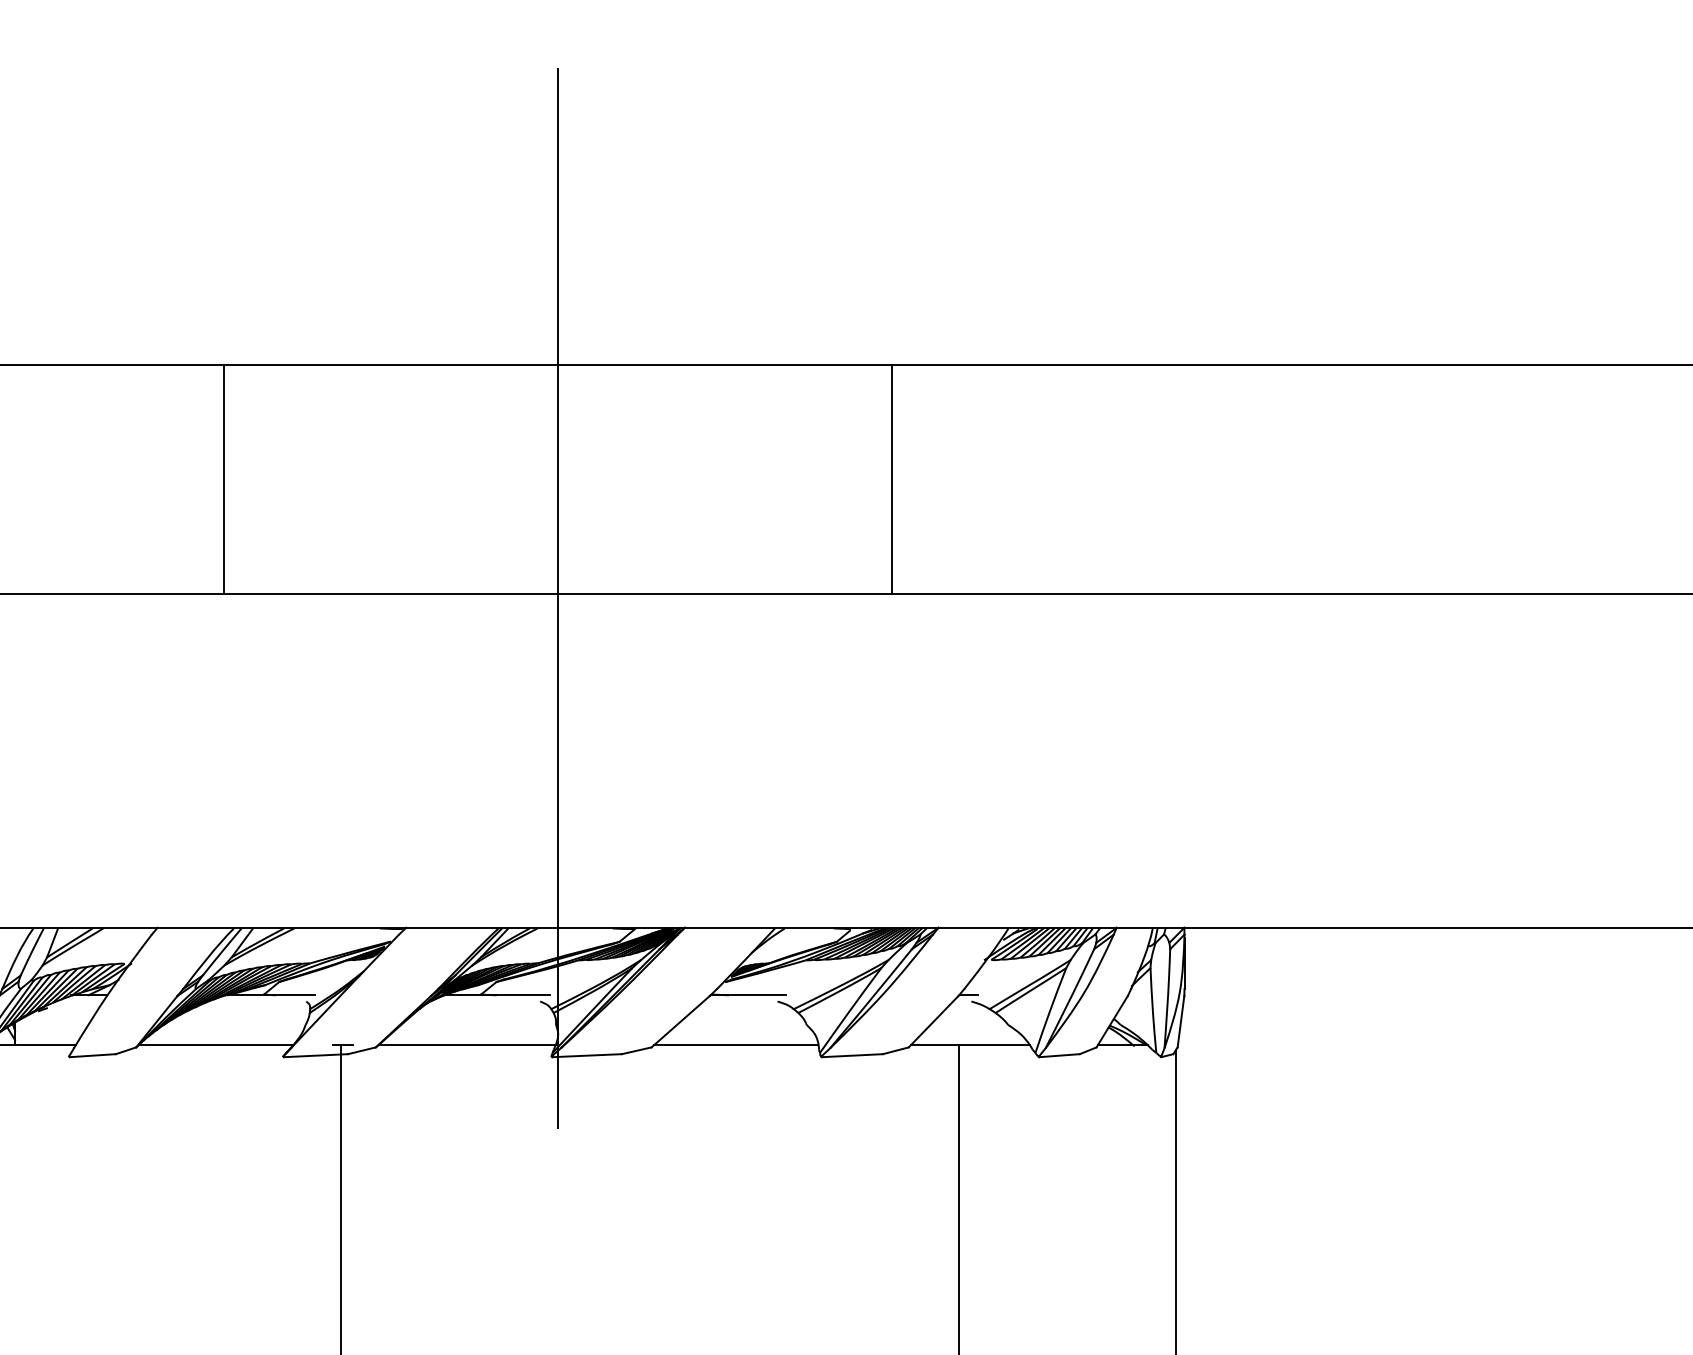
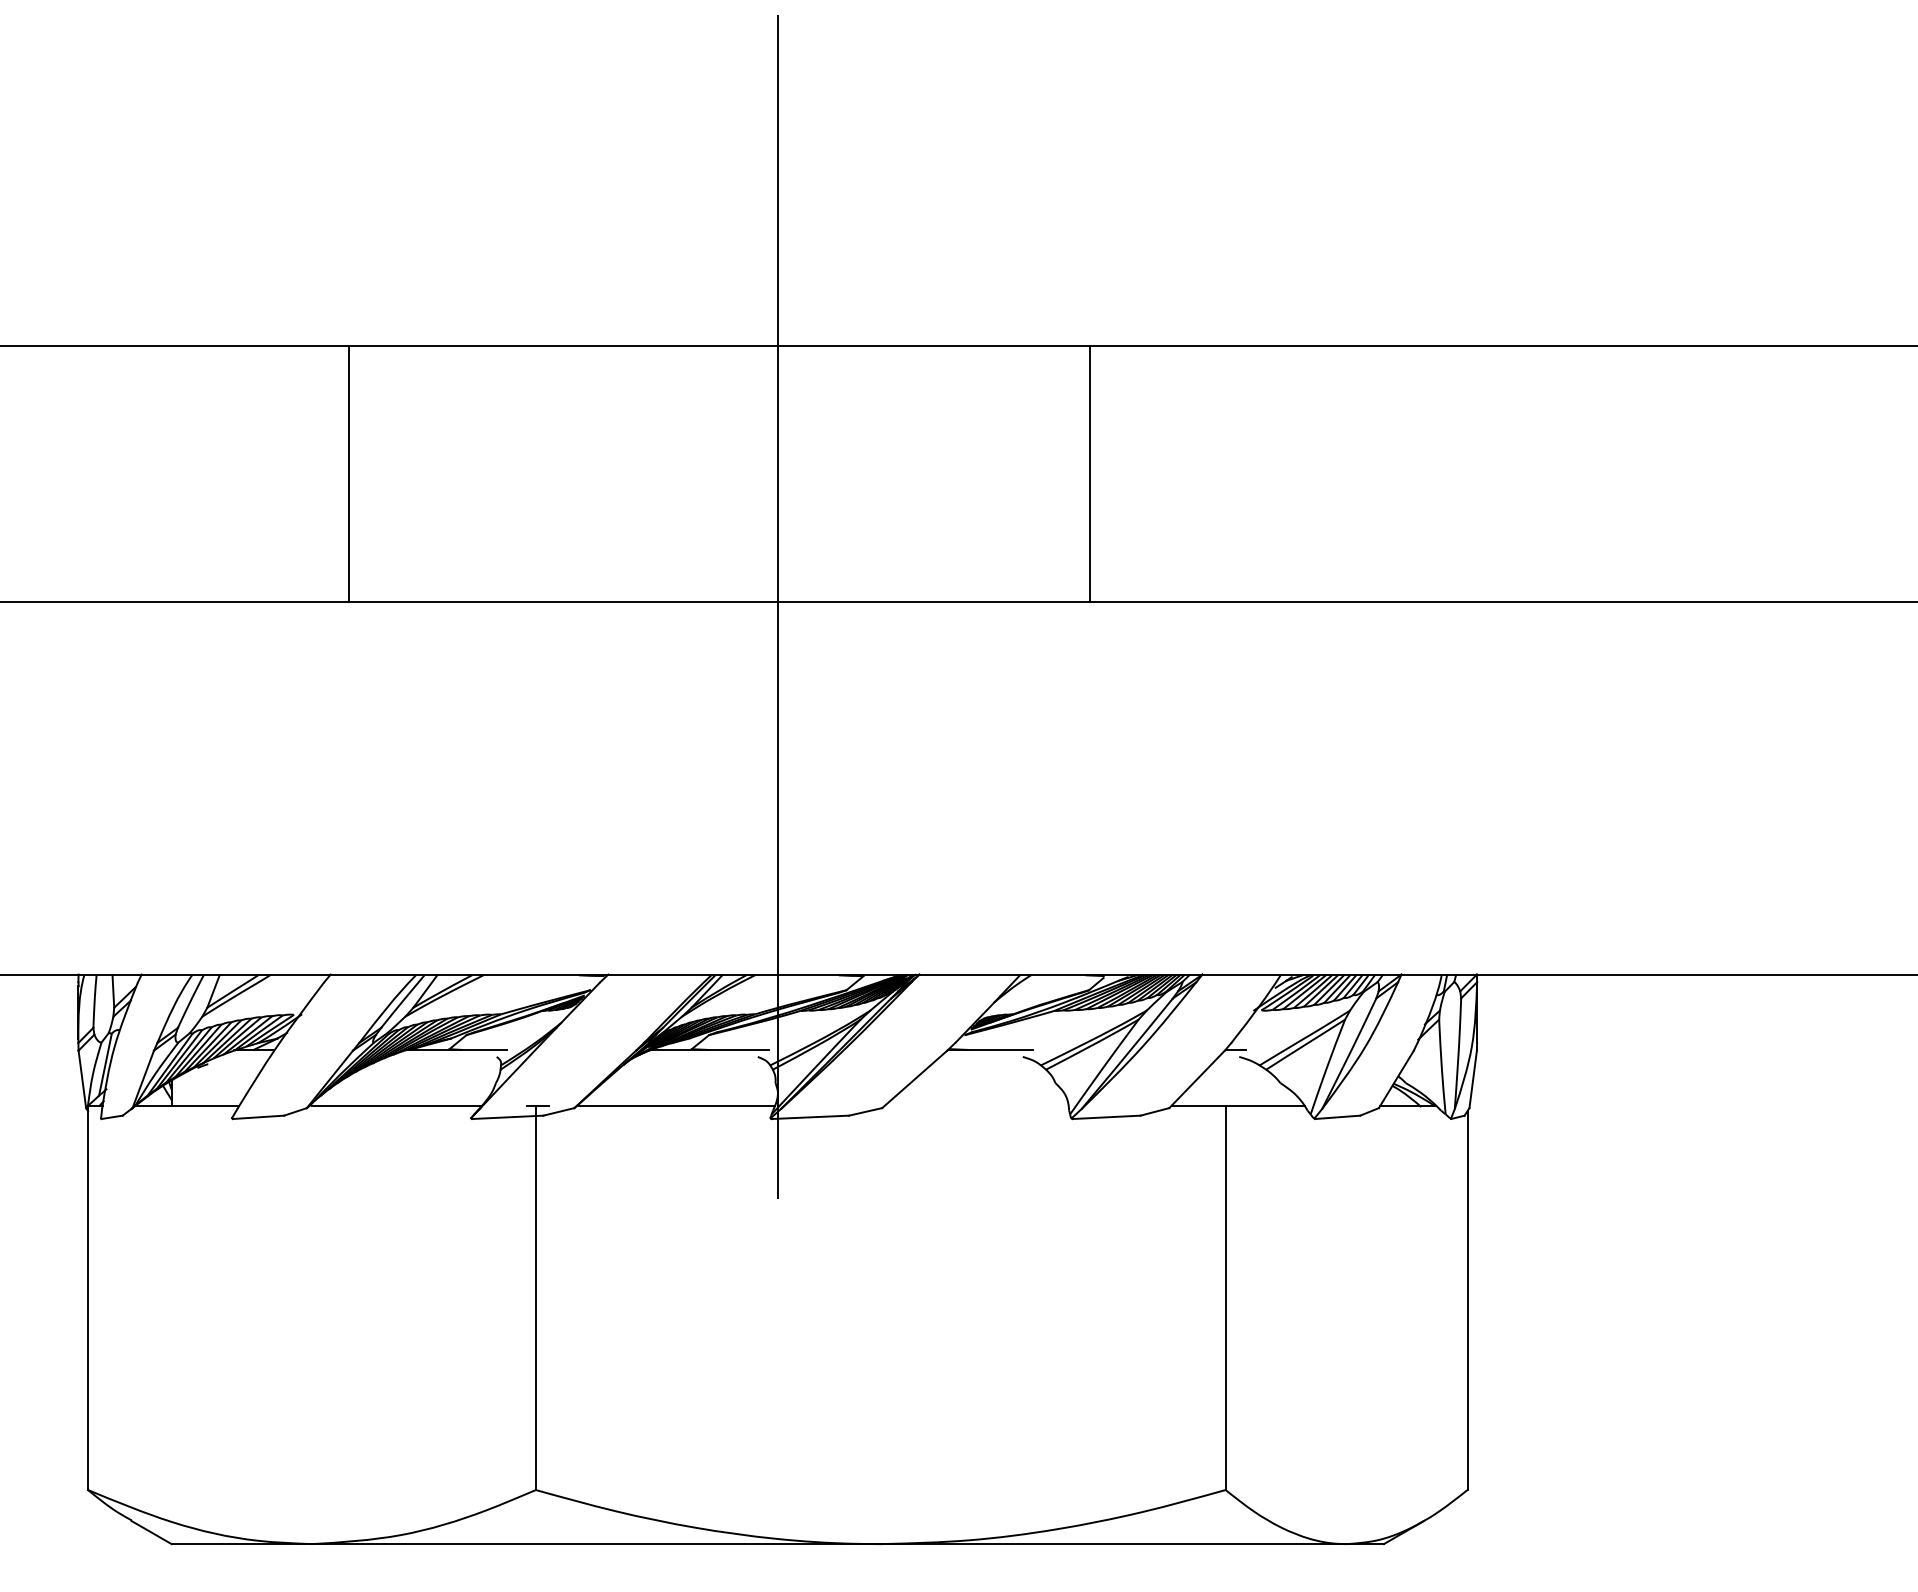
line: (223, 478) -> (348, 473), moved
line: (891, 478) -> (1089, 473), moved
line: (736, 1045) -> (976, 1105), removed

